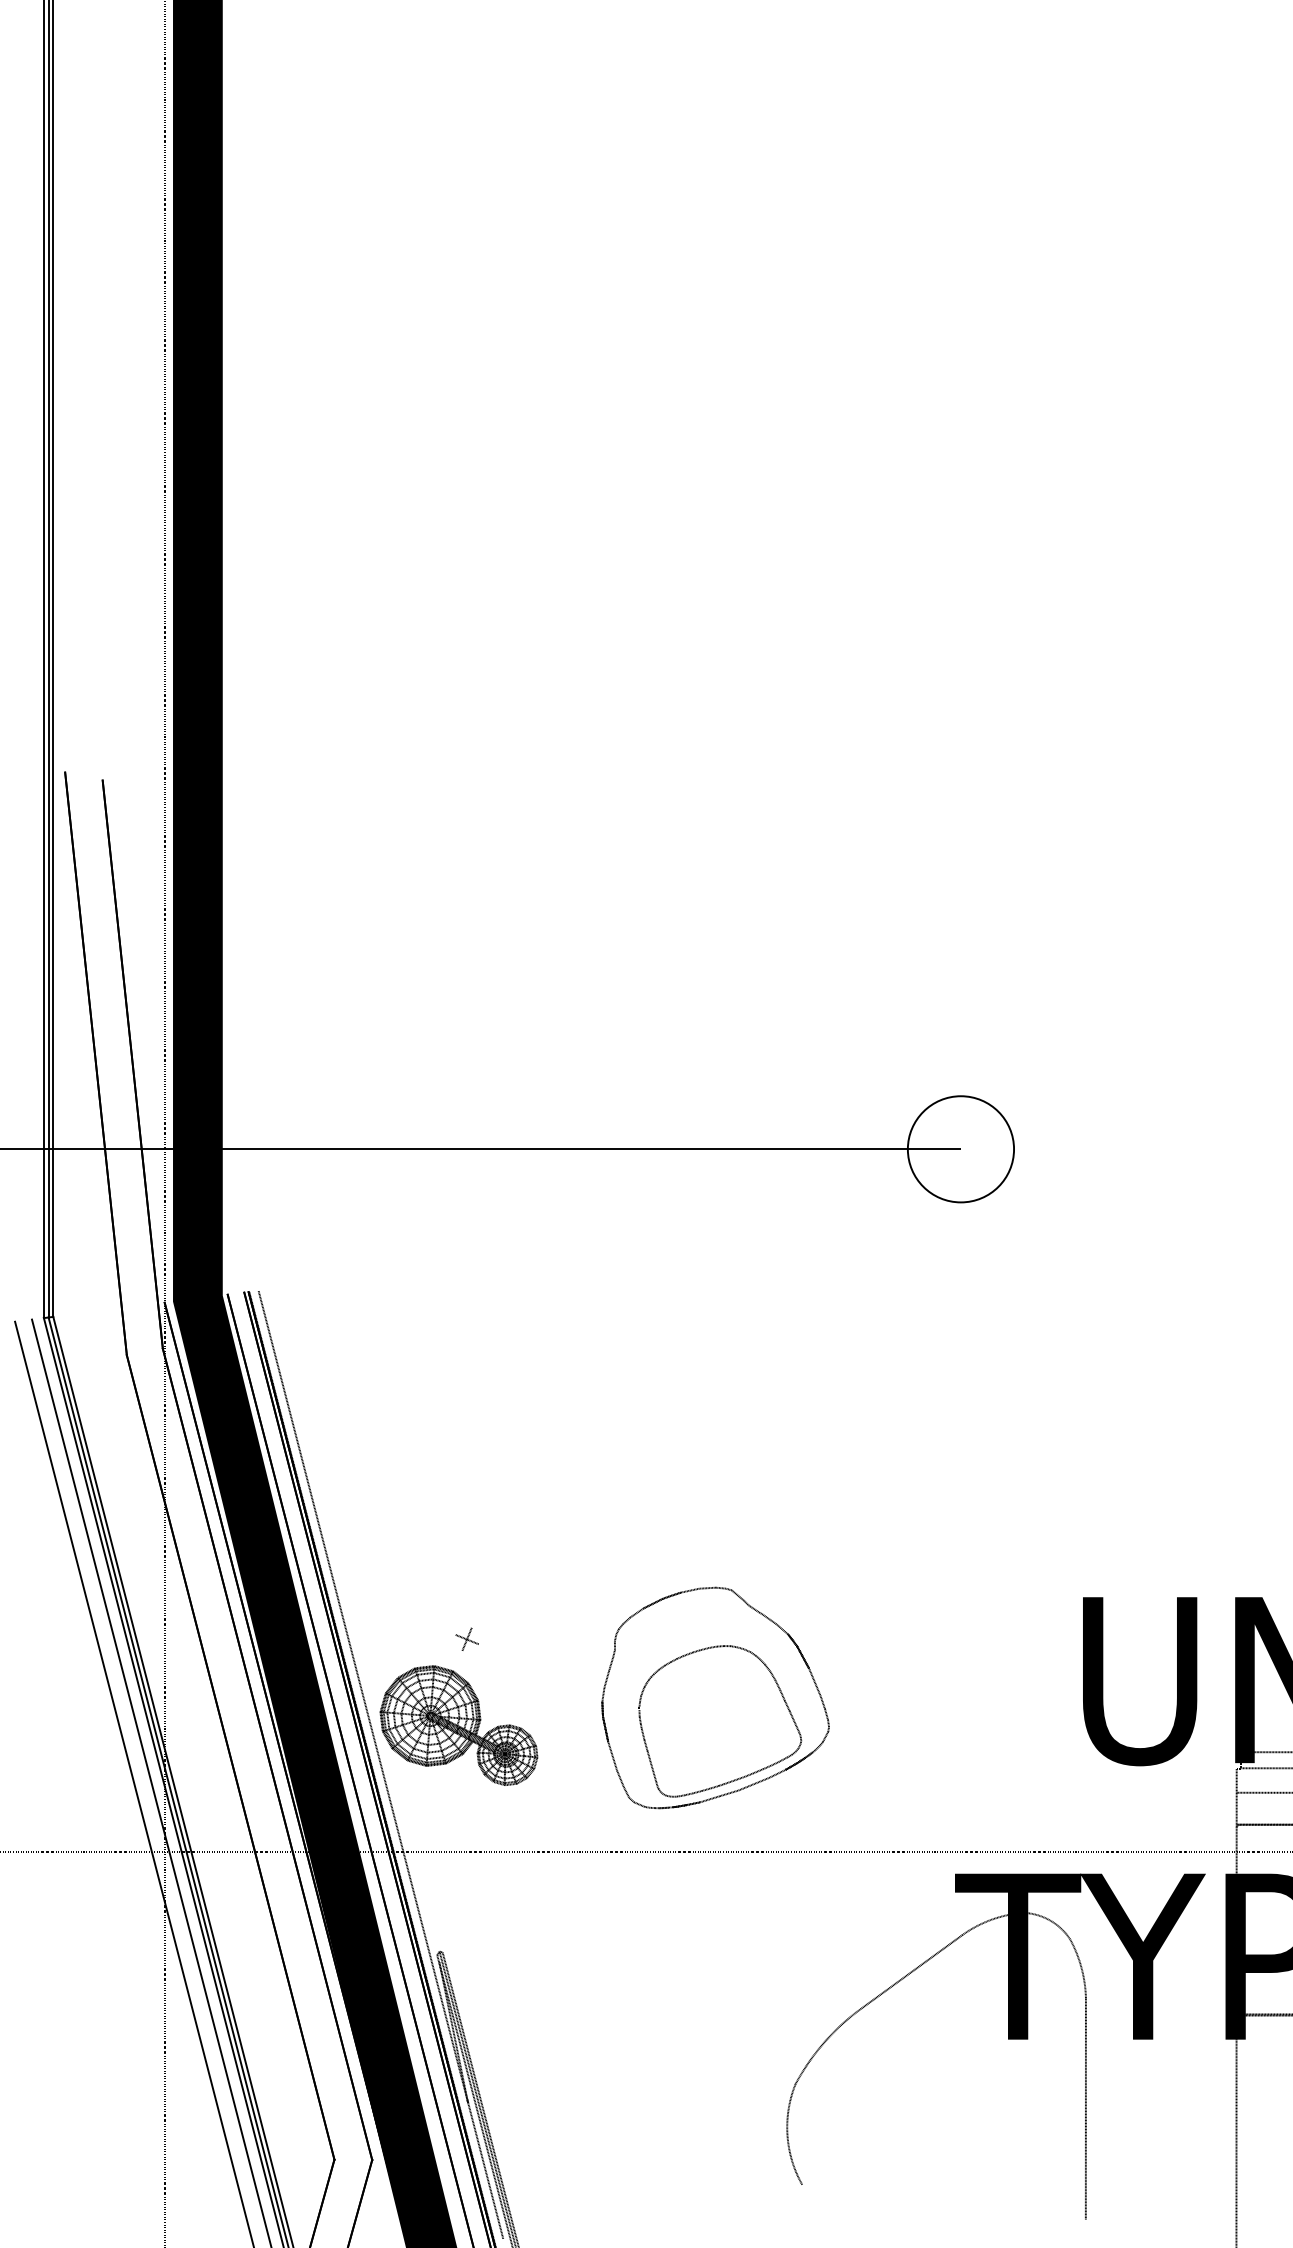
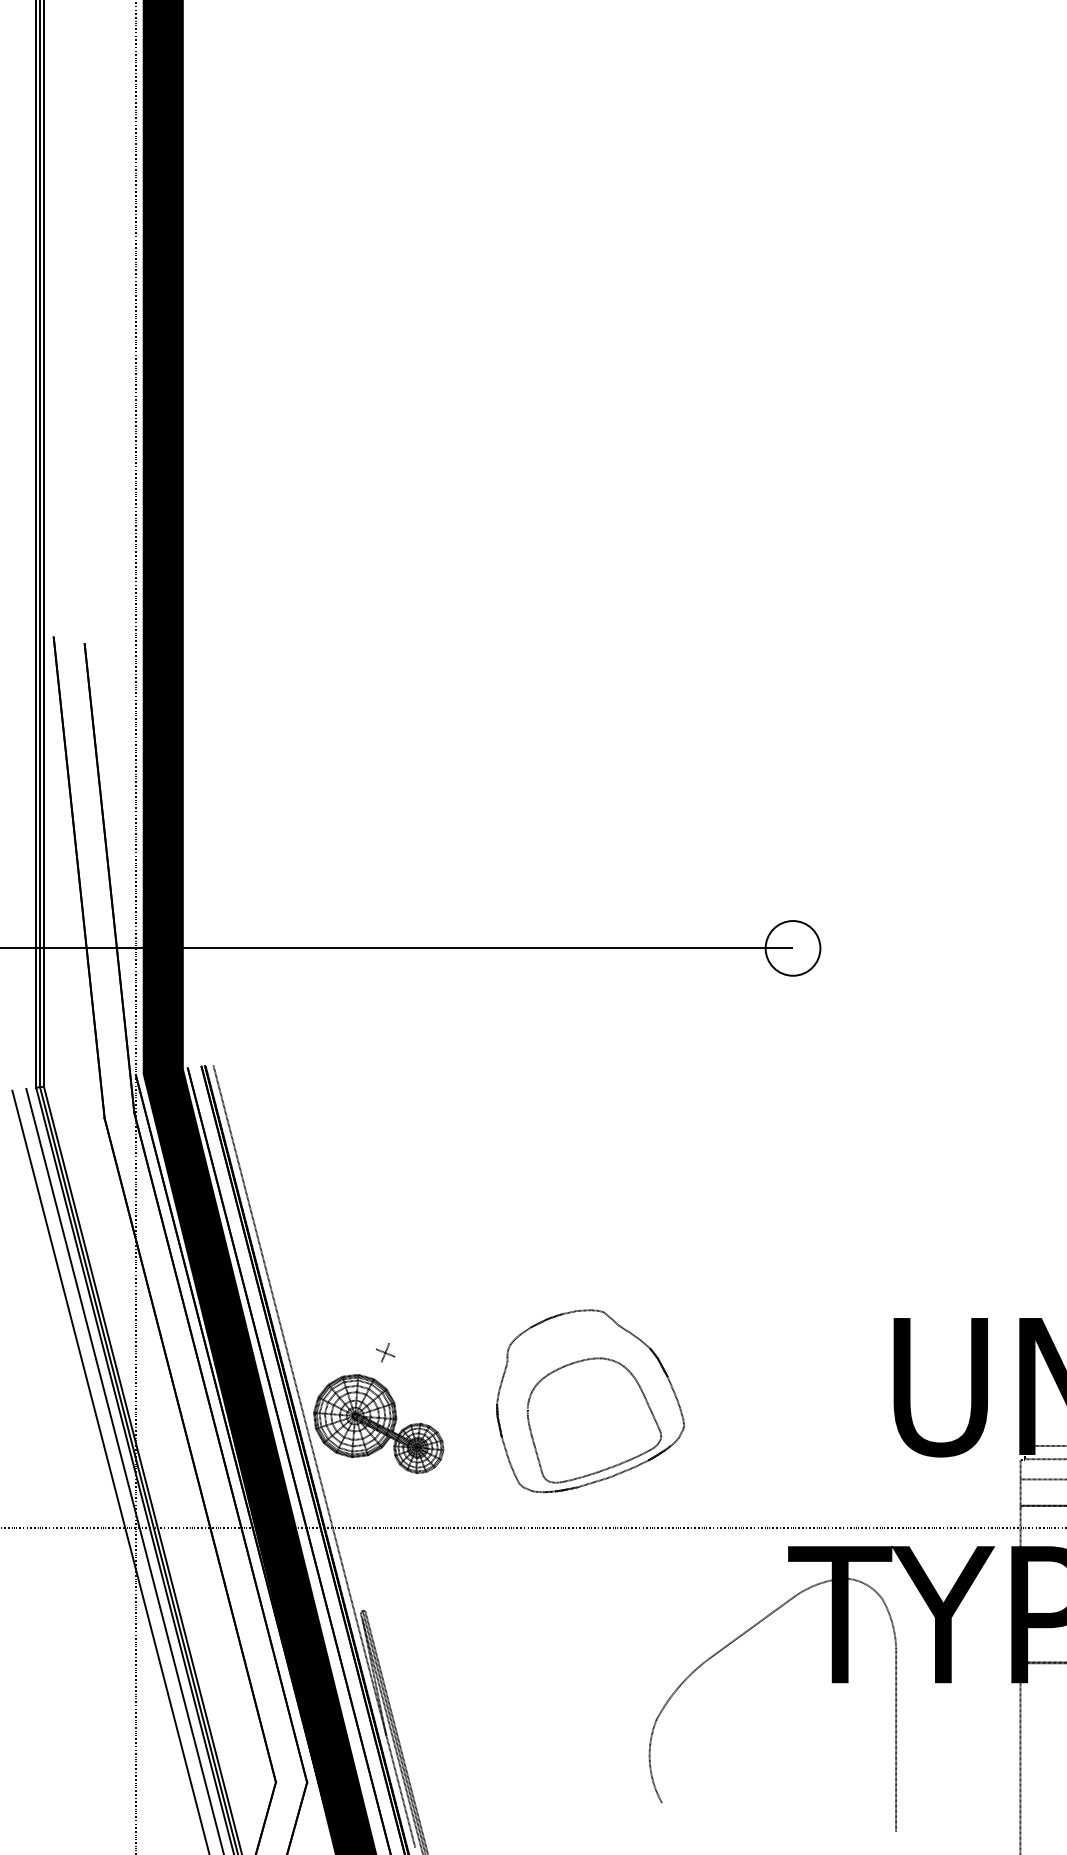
circle: (960, 1149) -> (792, 948), size x0.62

